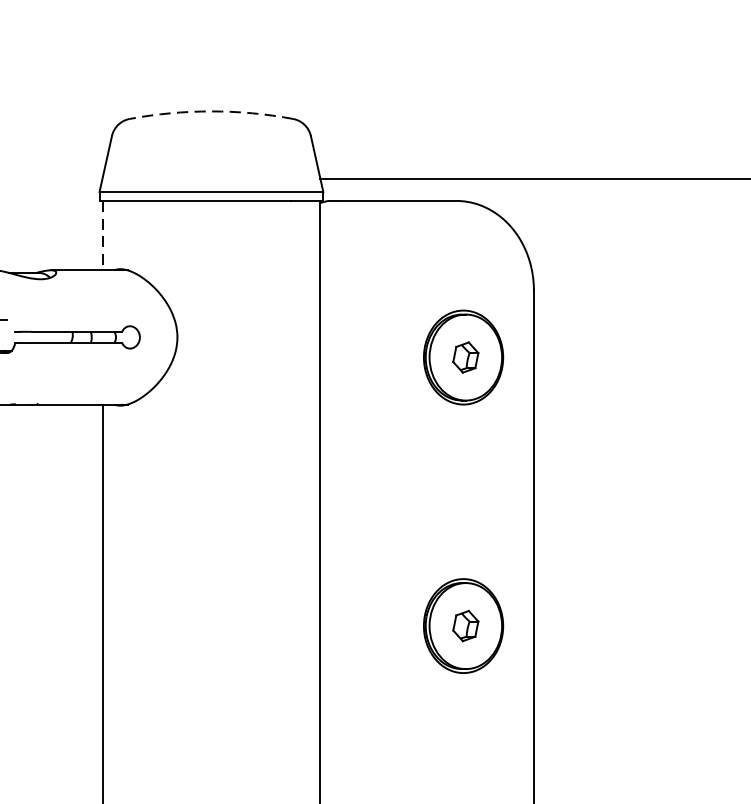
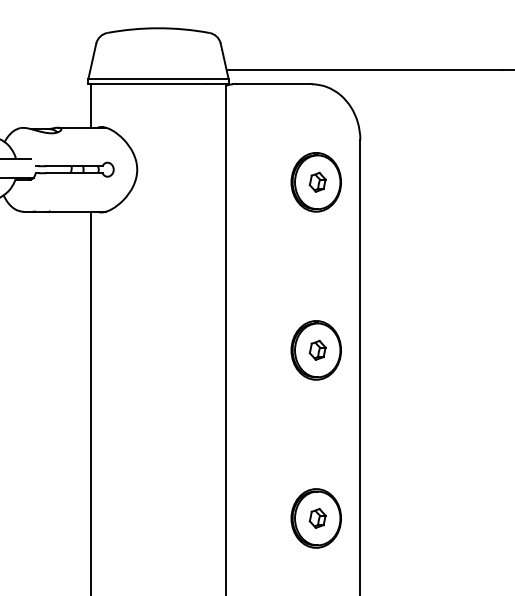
arc: (211, 111) -> (158, 28), dashed -> solid
line: (102, 236) -> (90, 106), dashed -> solid

